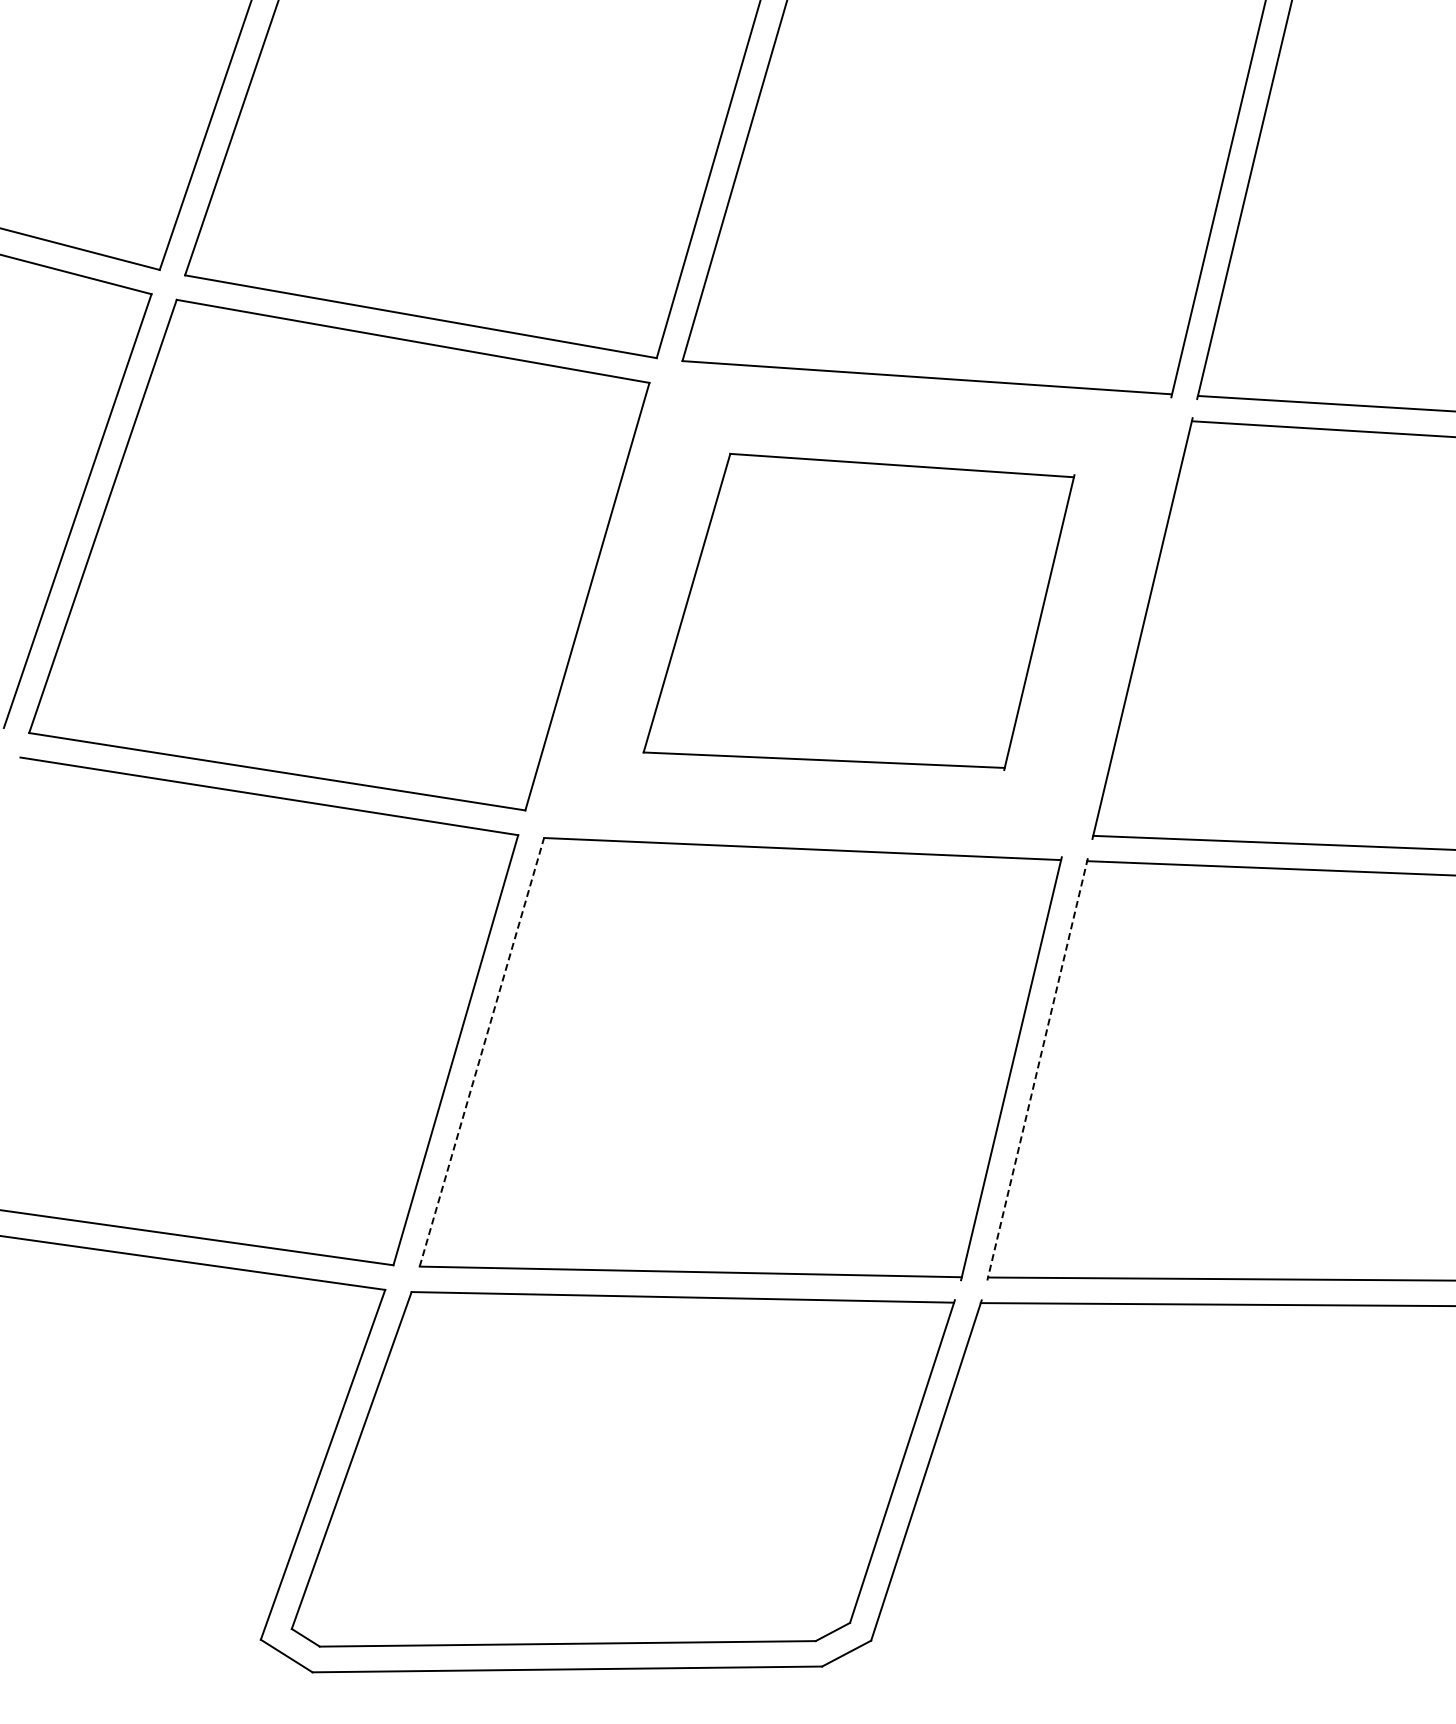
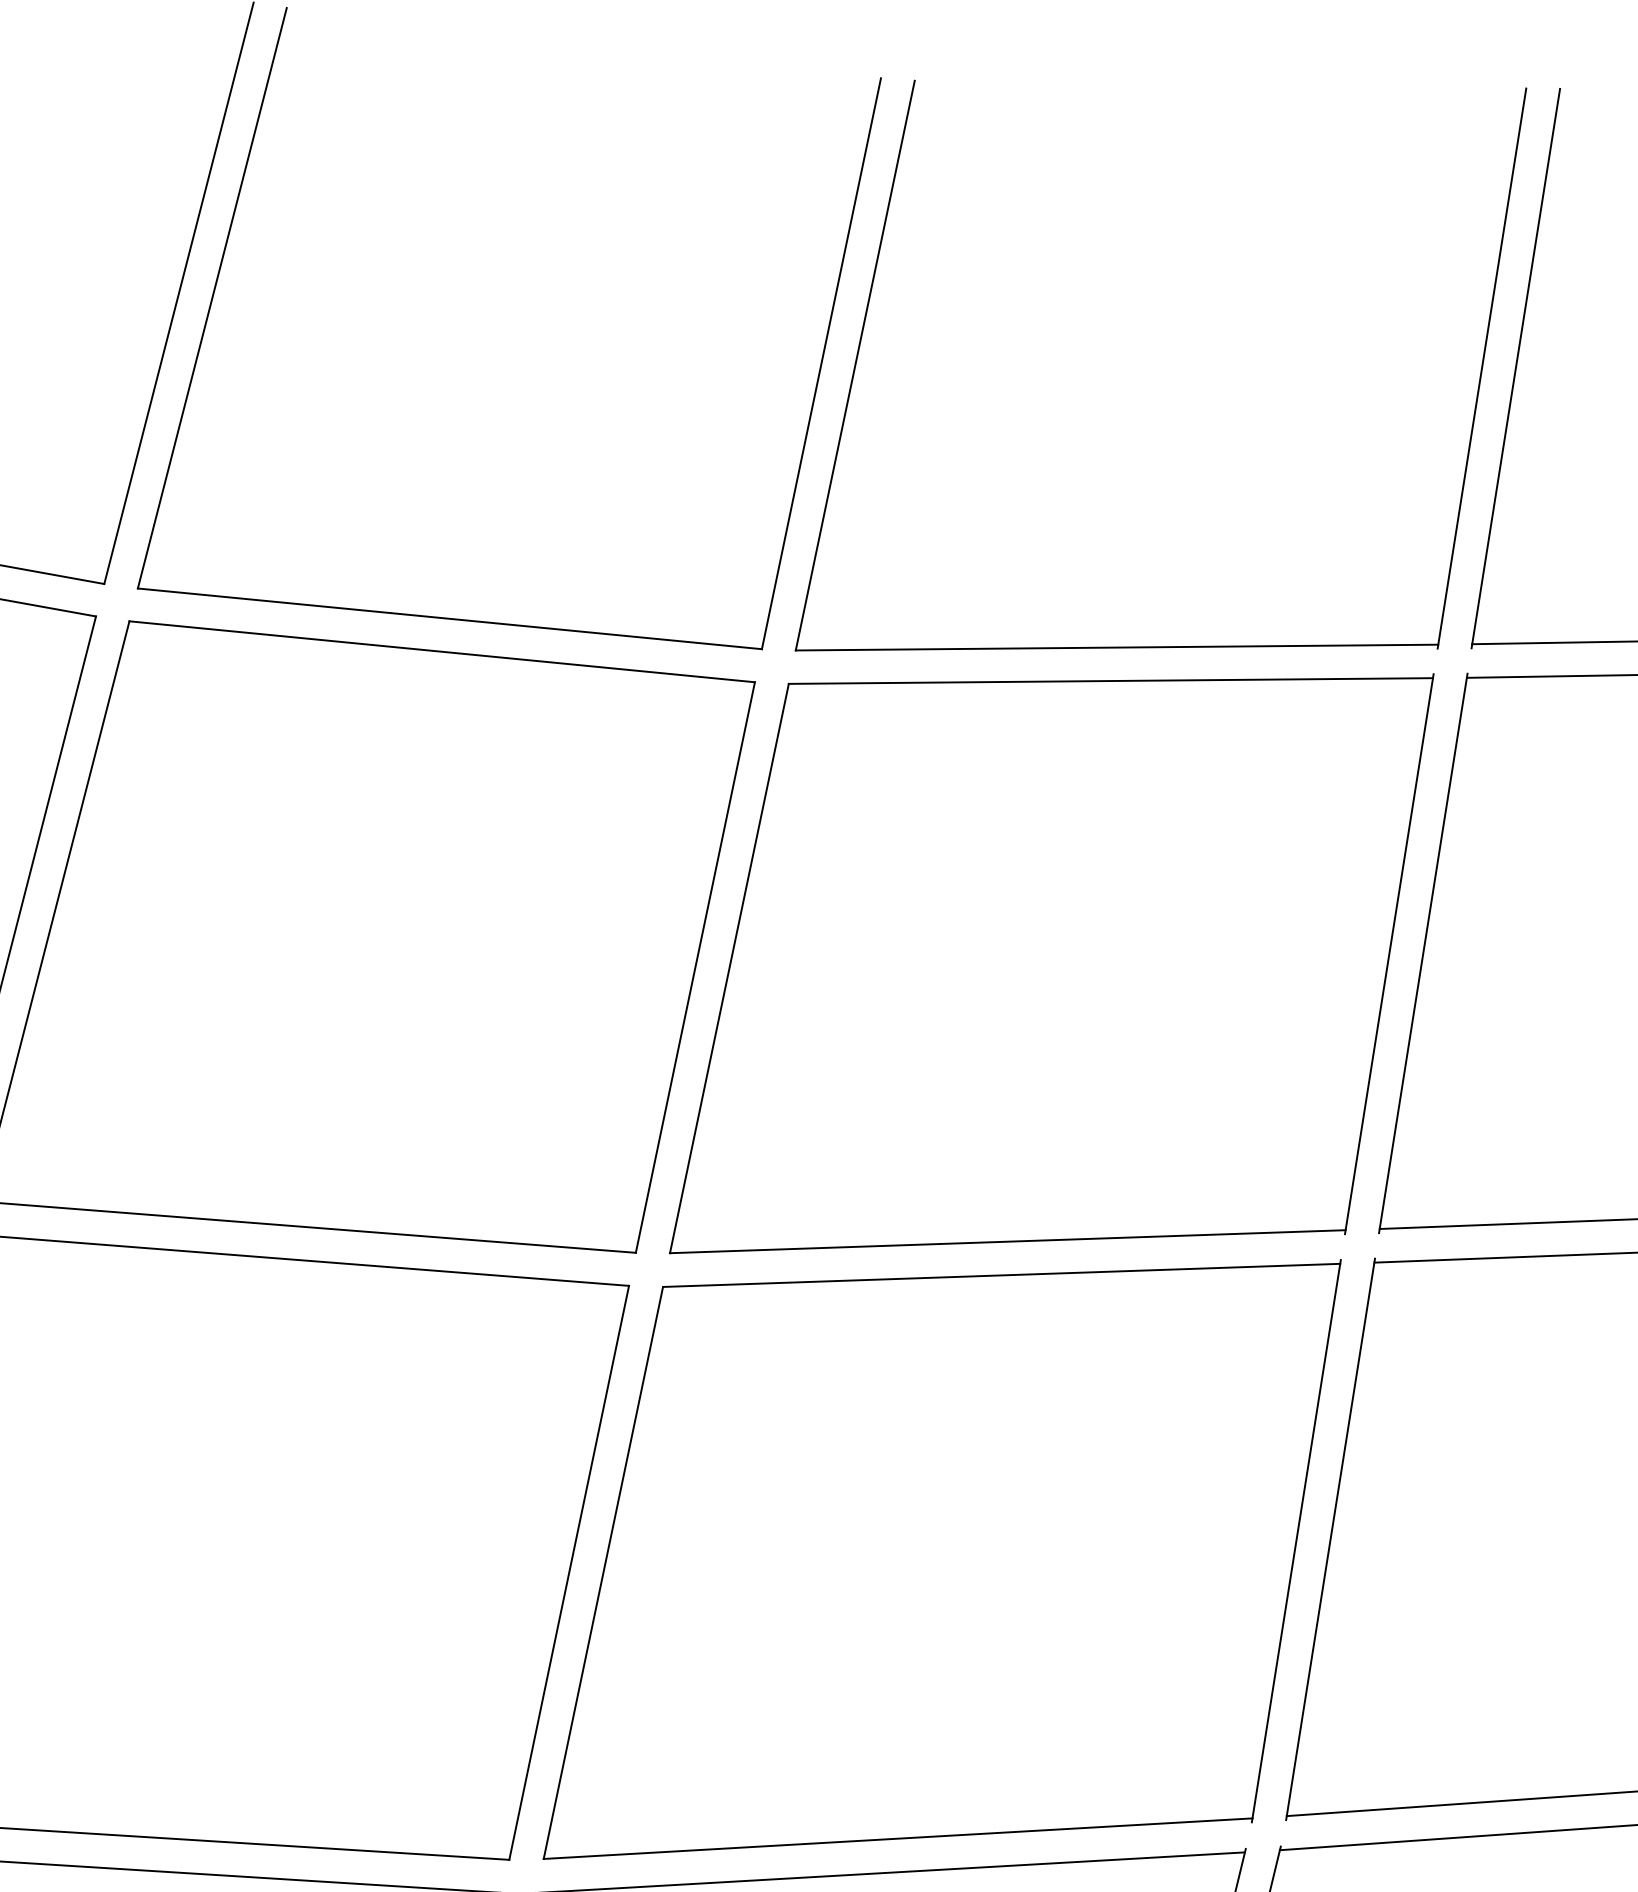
part: (858, 611) -> (1050, 959), size x1.43
line: (482, 1051) -> (604, 1571), dashed -> solid
line: (1037, 1069) -> (1330, 1539), dashed -> solid

